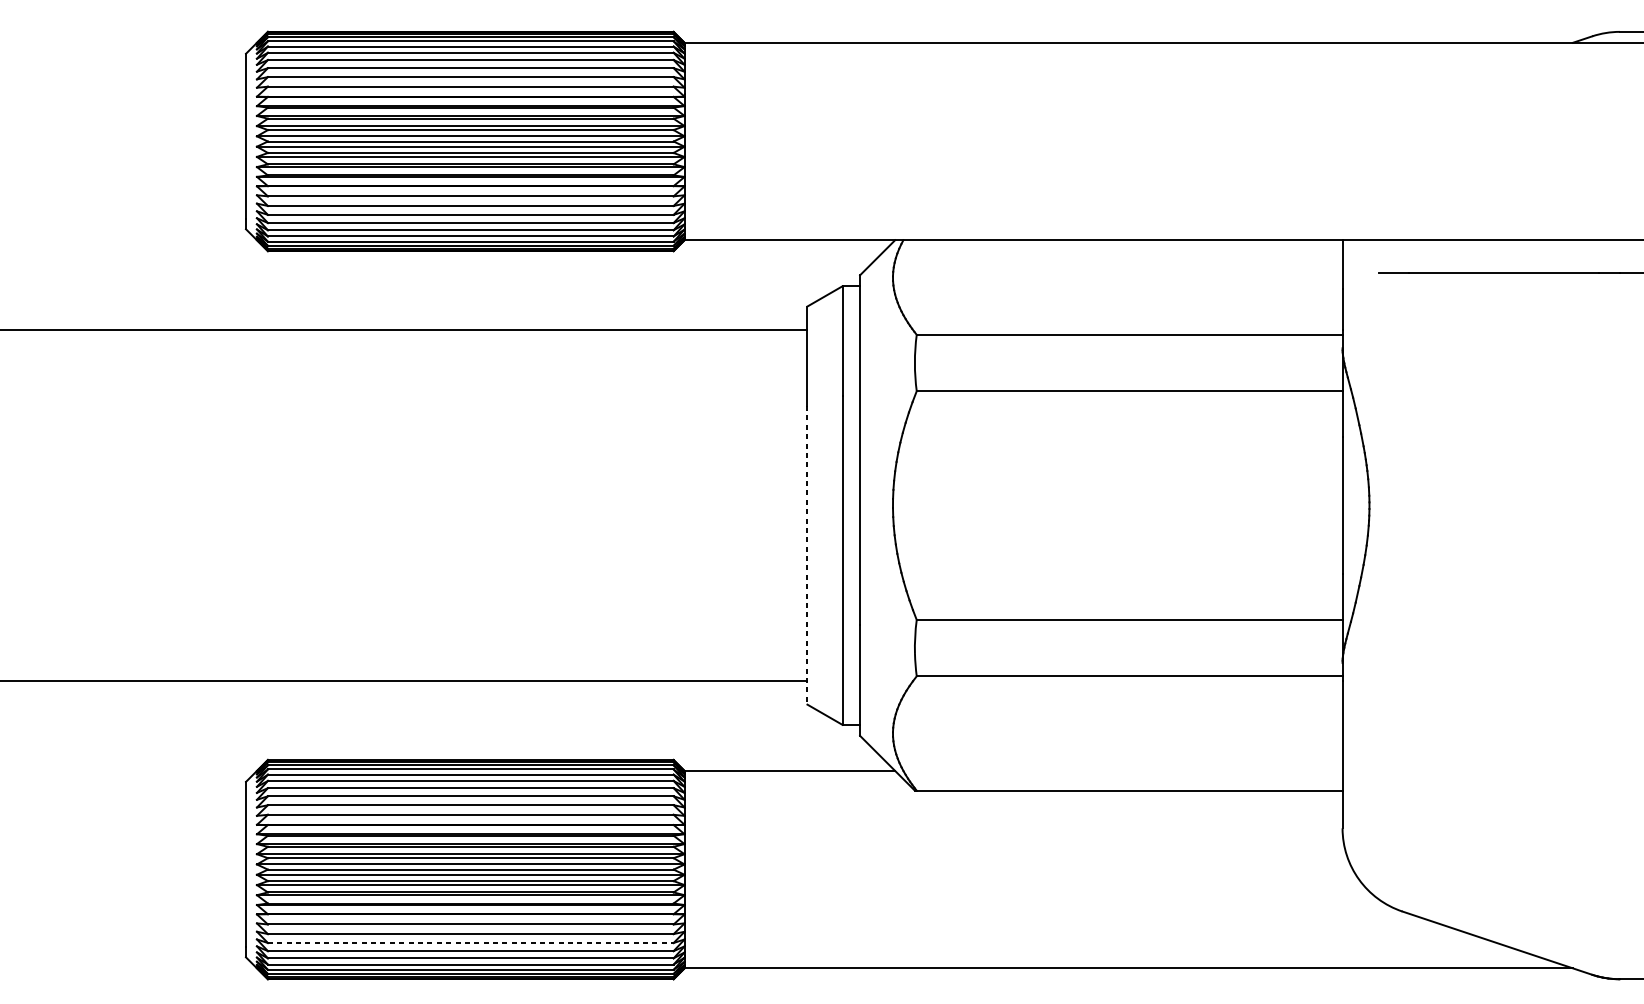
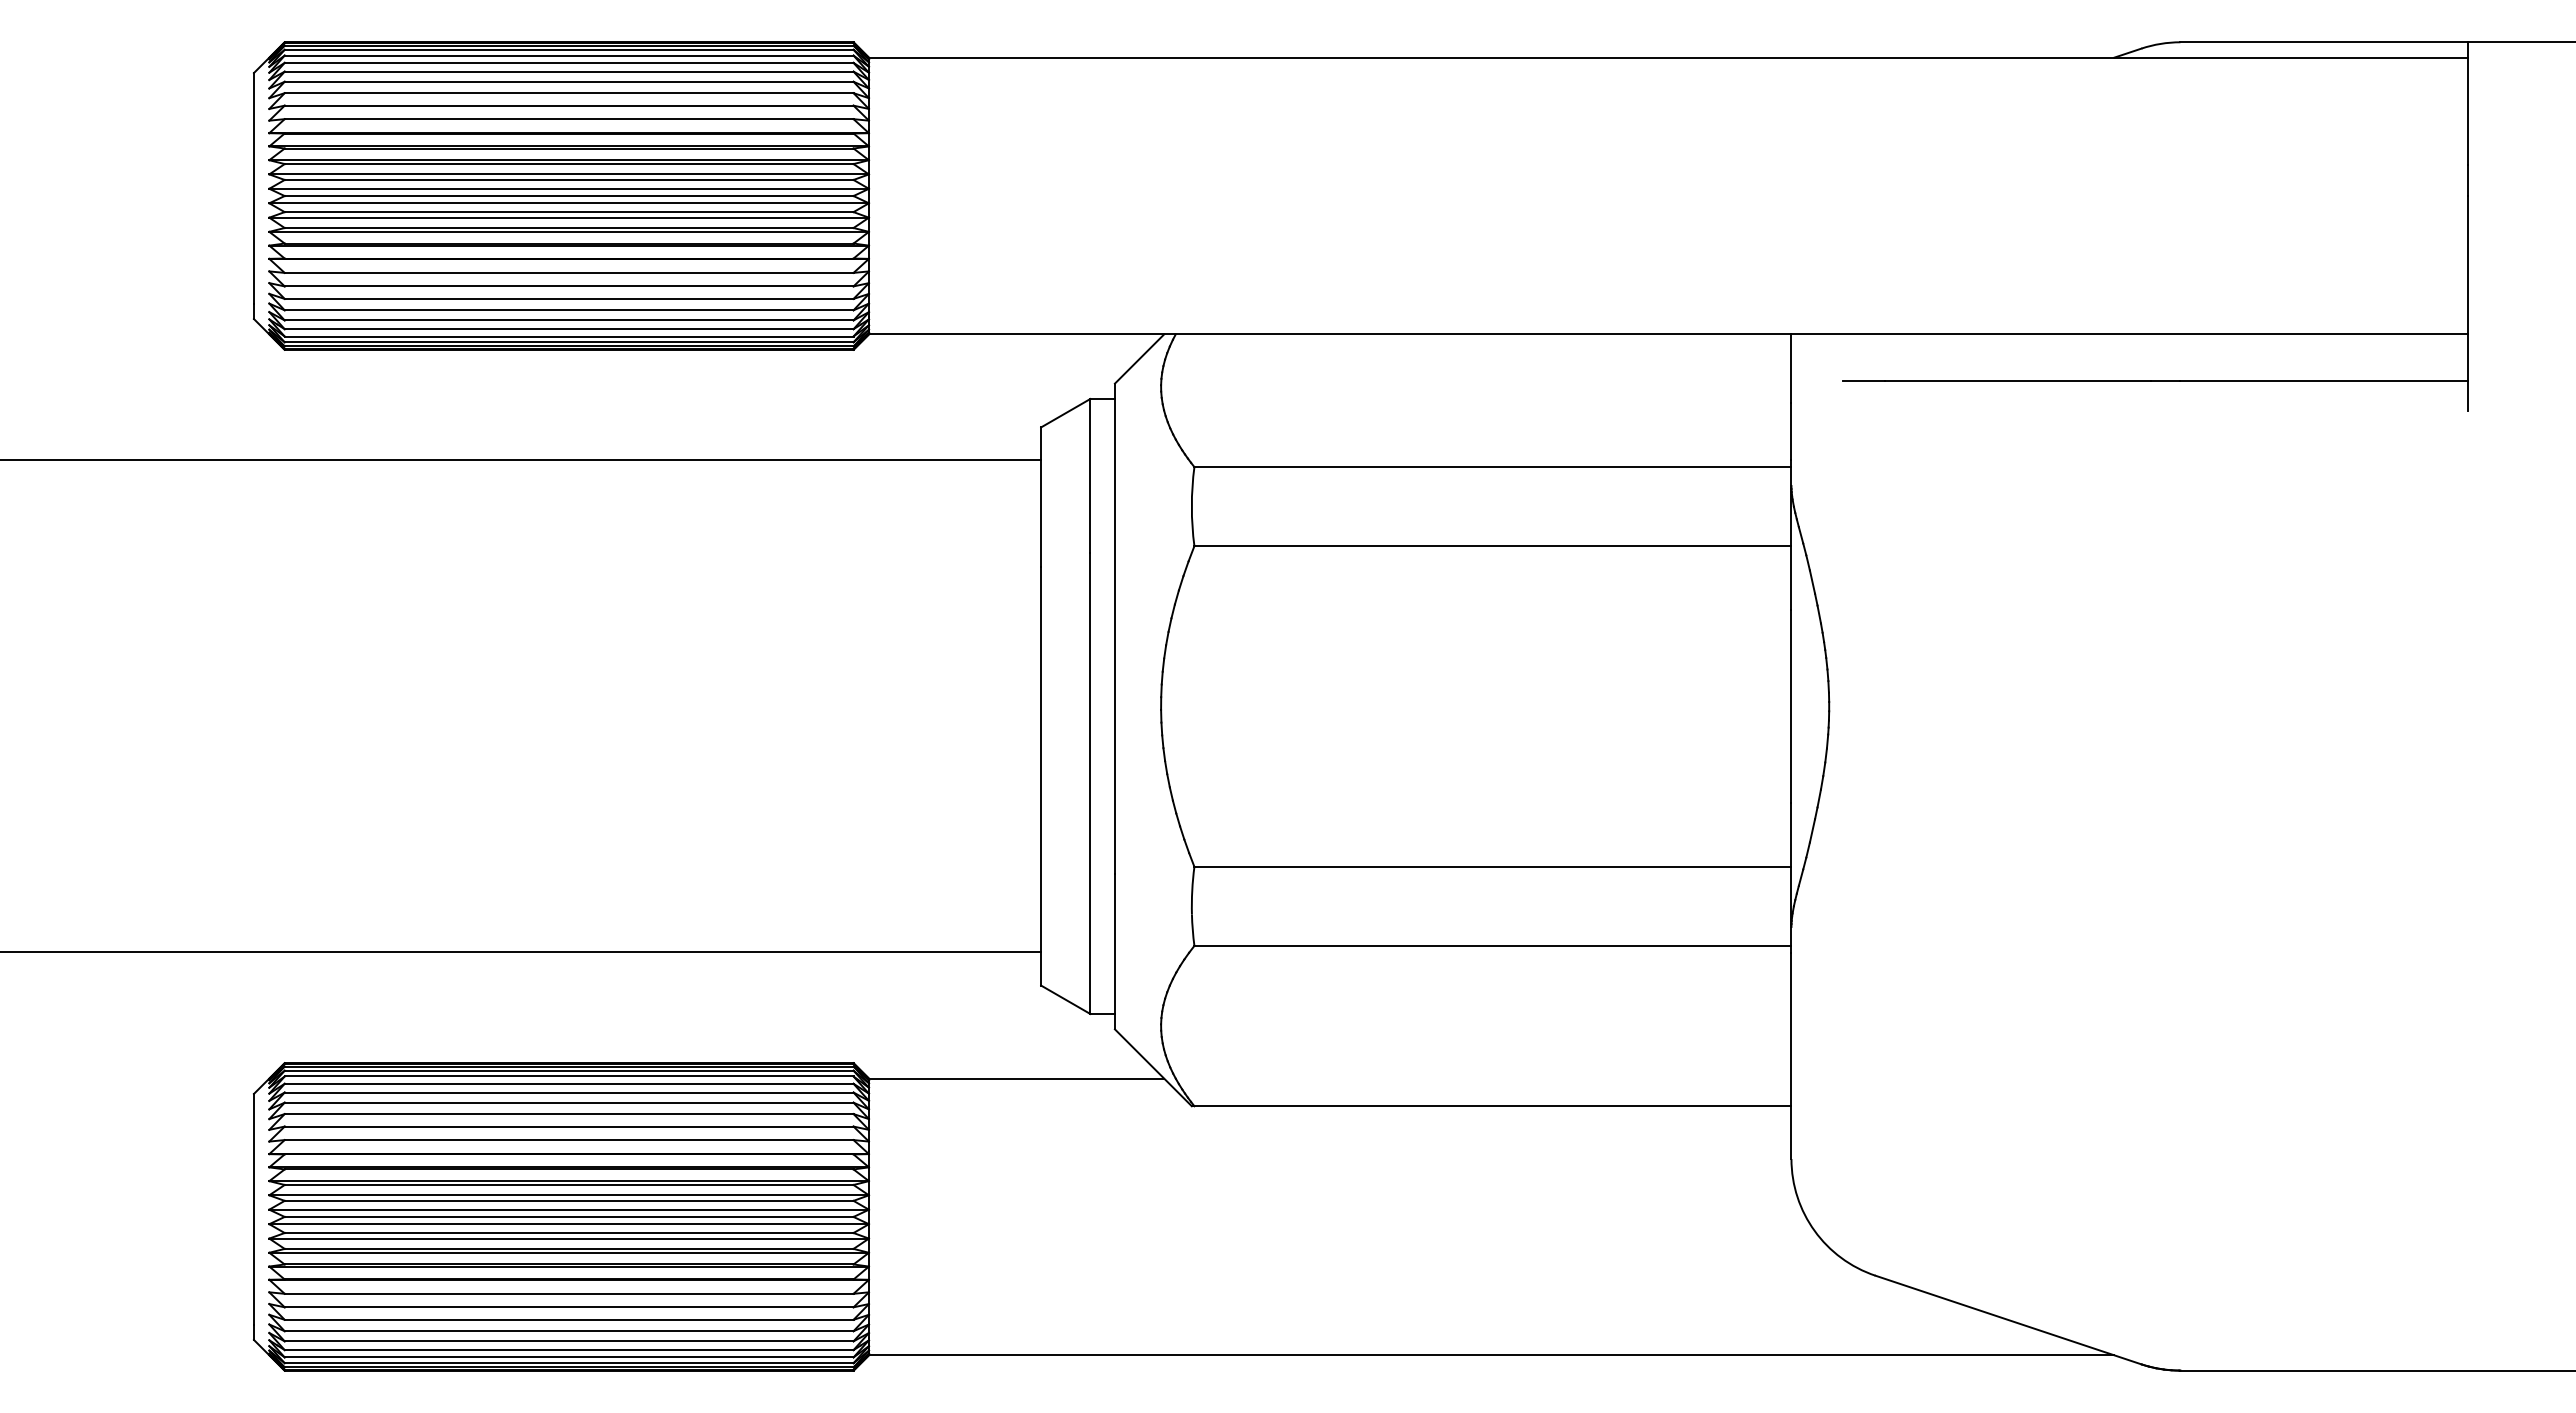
line: (807, 555) -> (1041, 776), dashed -> solid
line: (471, 942) -> (569, 1319), dashed -> solid

